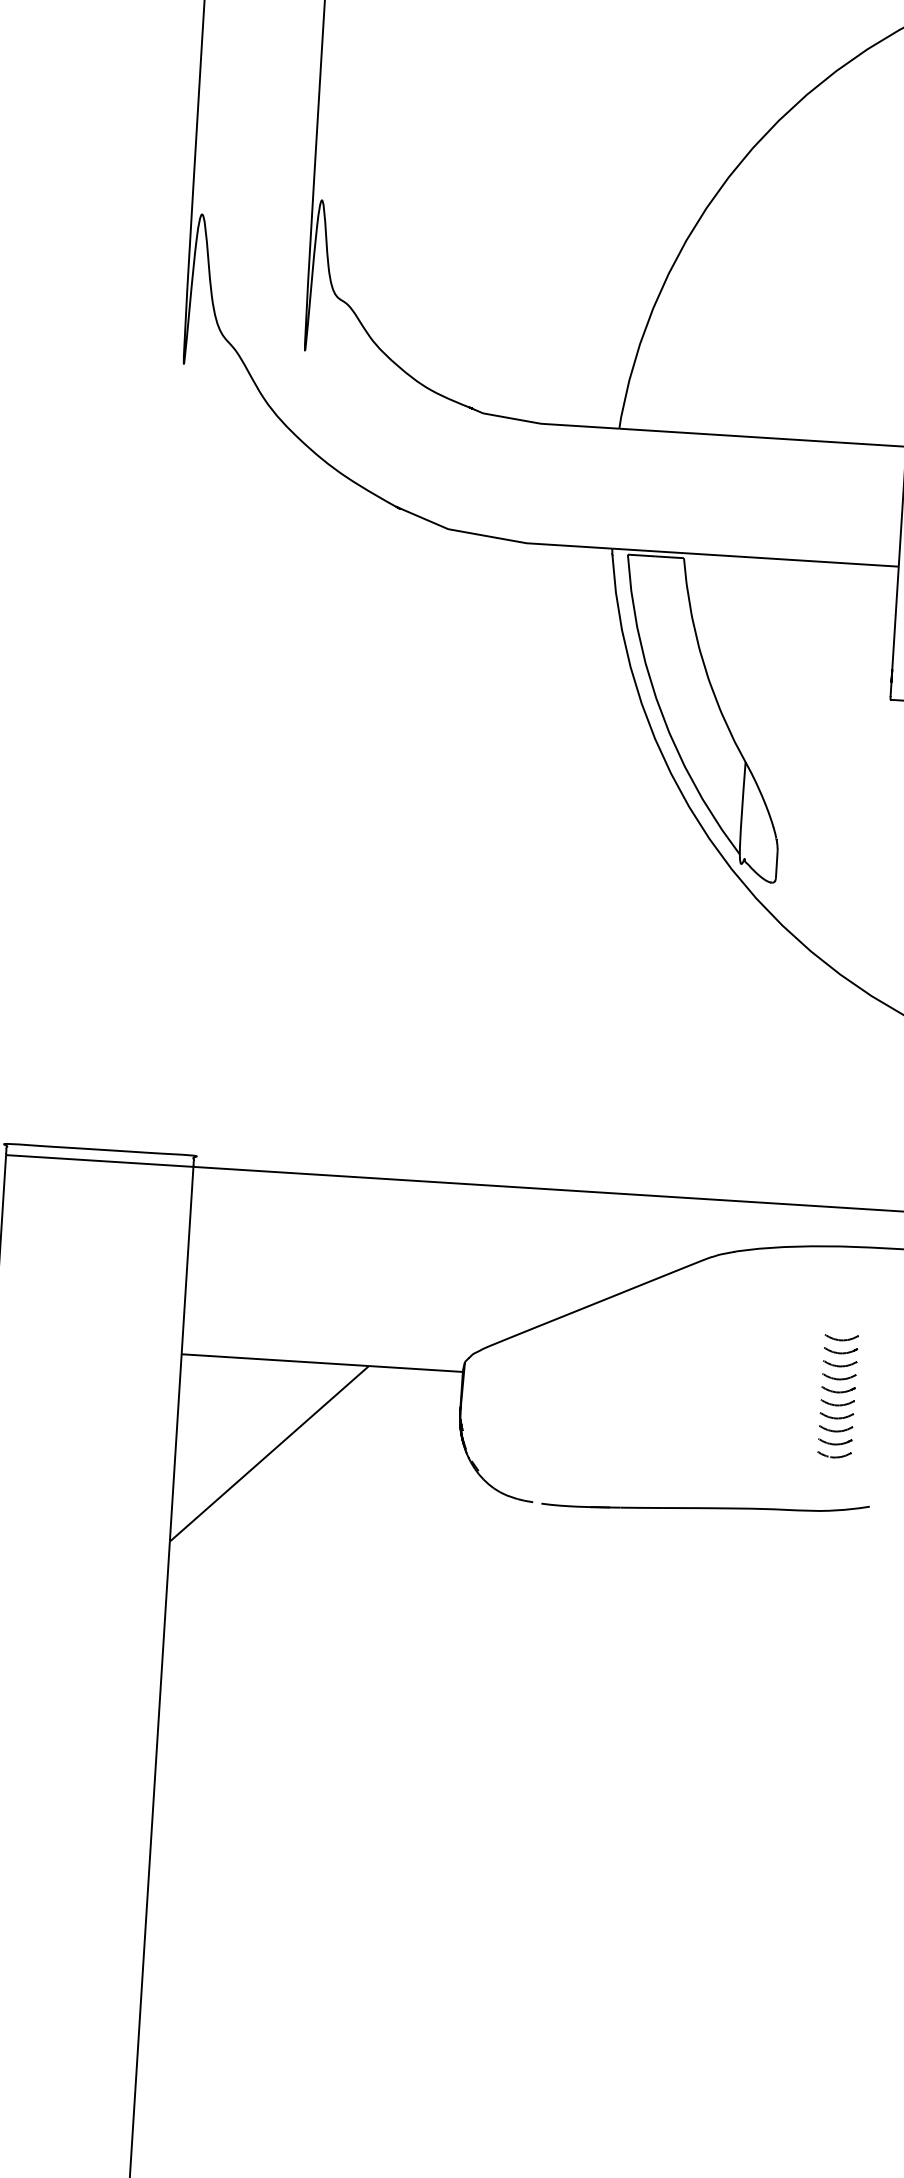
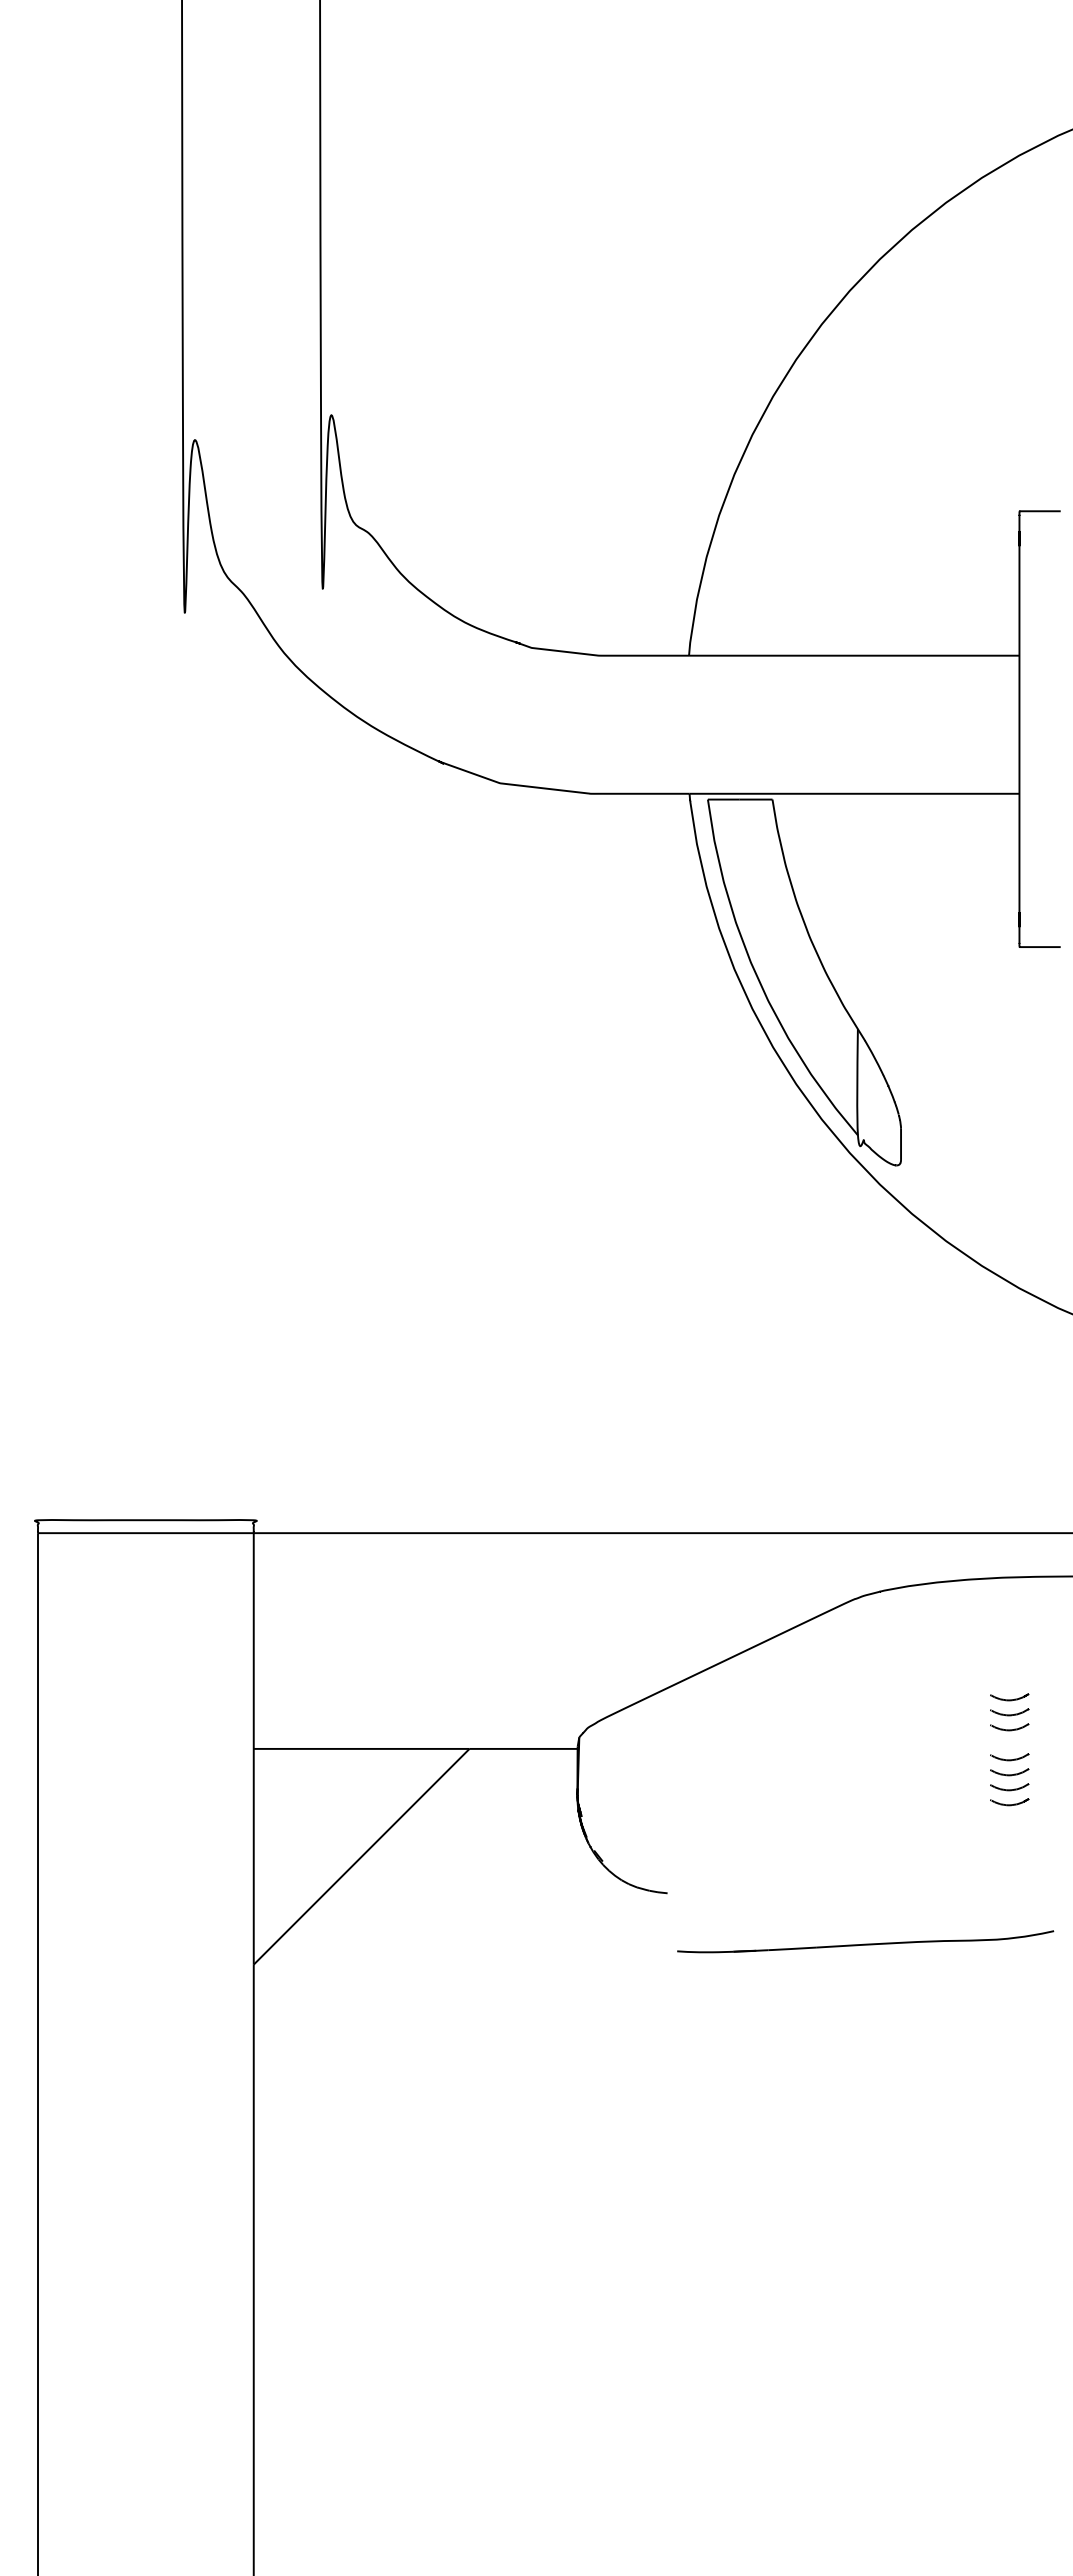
part: (841, 1337) -> (1009, 1682), removed
part: (838, 1389) -> (1009, 1742), removed
part: (834, 1455) -> (1009, 1817), removed
part: (705, 1505) -> (865, 1941), moved

